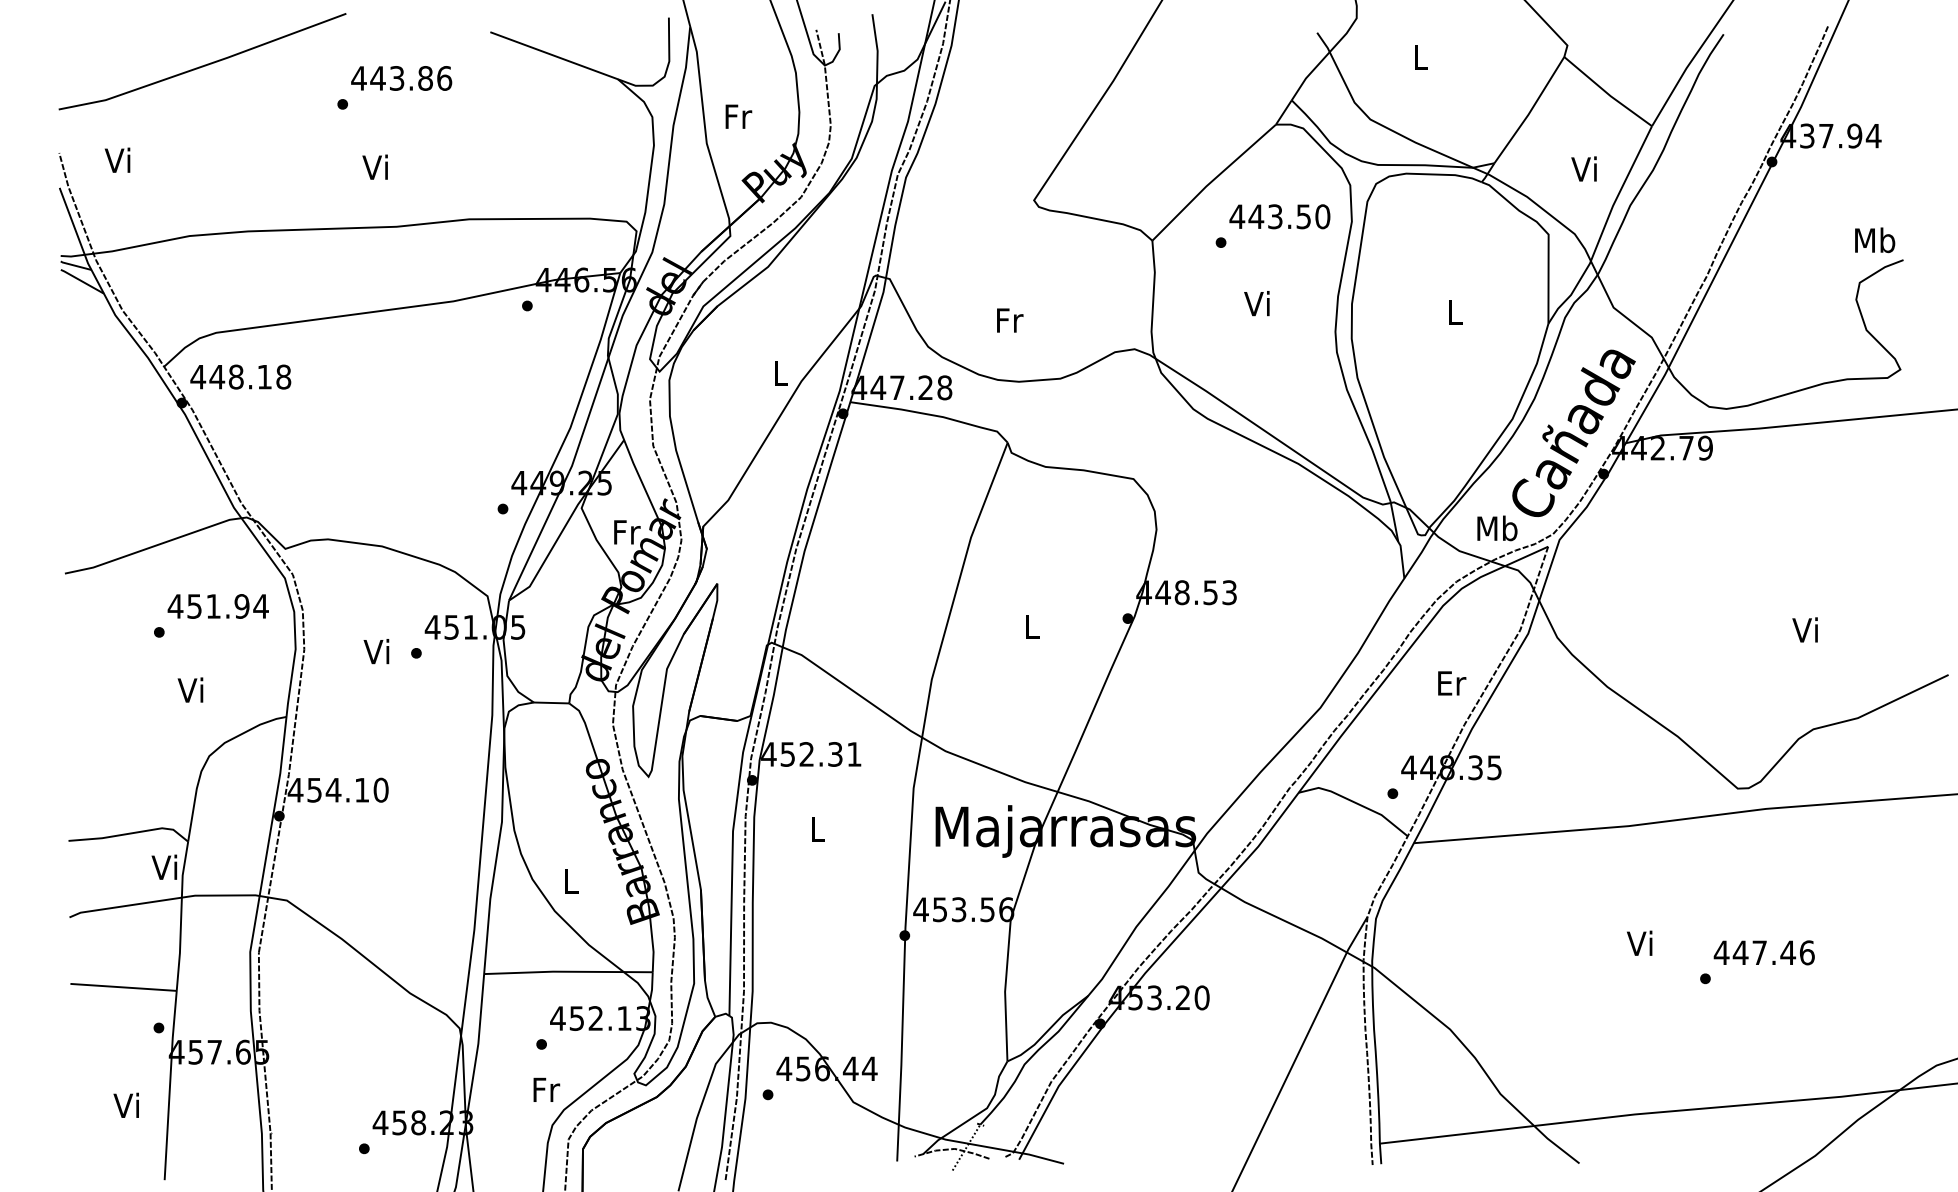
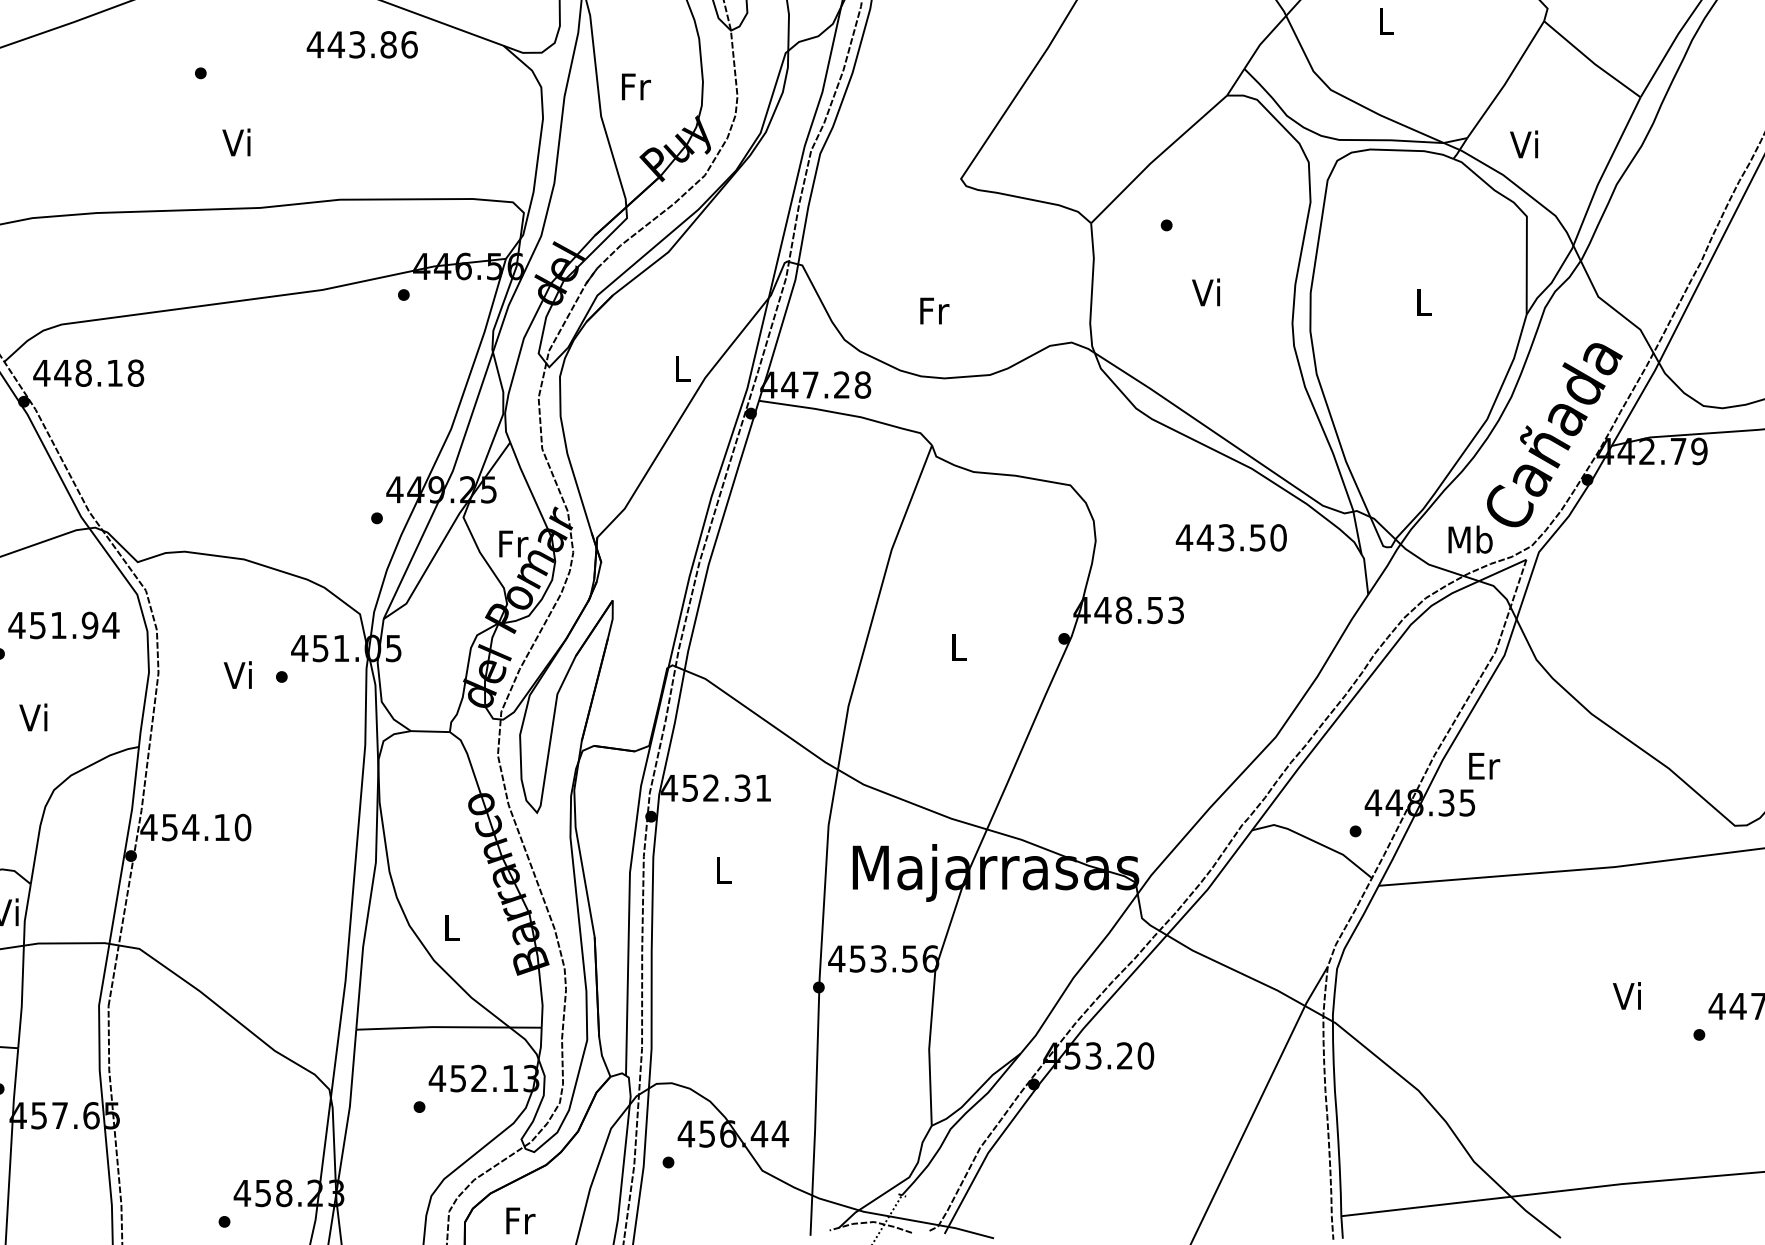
text: (401, 78) -> (362, 44), moved
text: (1583, 168) -> (1523, 143), moved
text: (1279, 216) -> (1230, 537), moved
text: (1452, 683) -> (1484, 766), moved
text: (546, 1089) -> (520, 1220), moved

